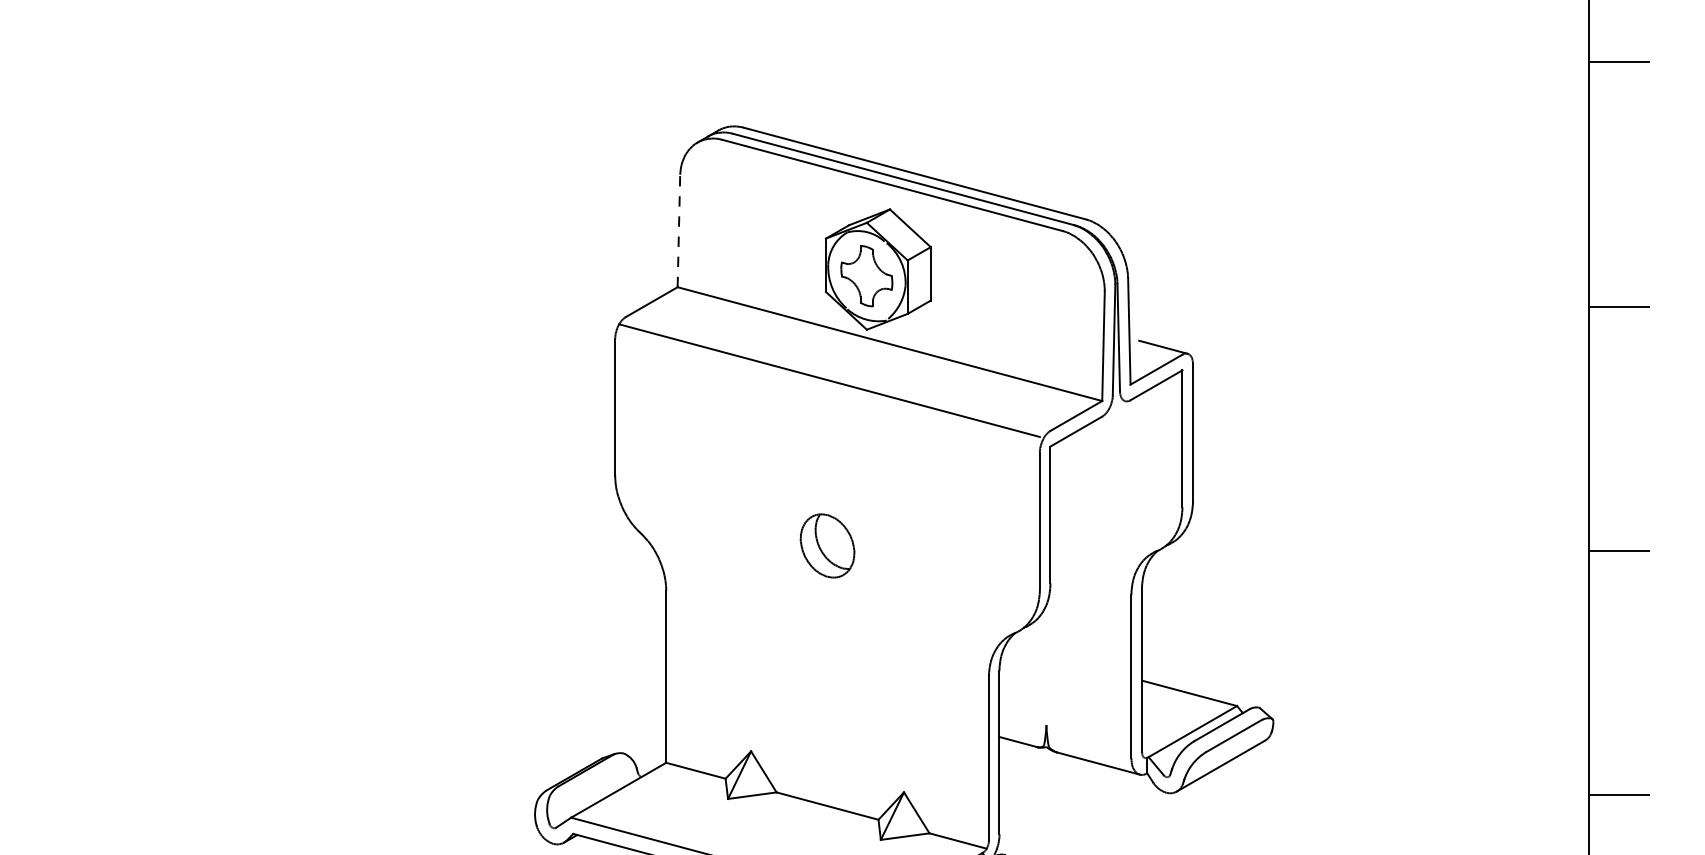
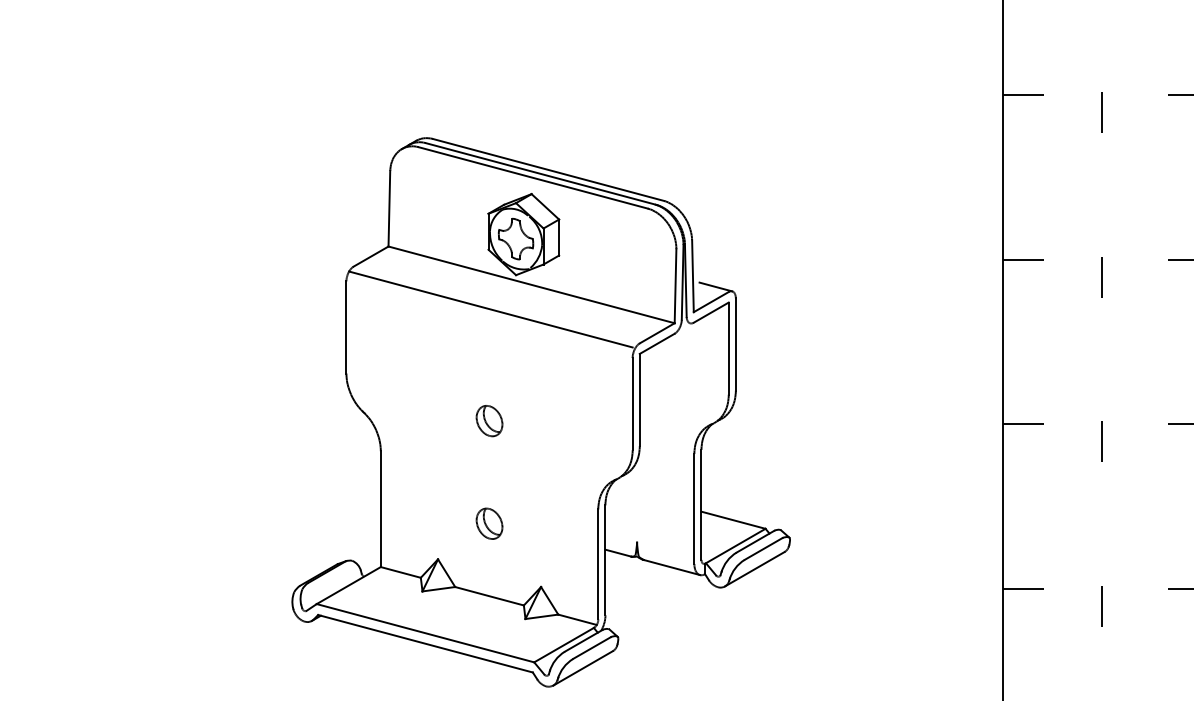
line: (679, 230) -> (389, 208), dashed -> solid
part: (827, 546) -> (489, 421), size x0.71
part: (827, 698) -> (489, 523), added

